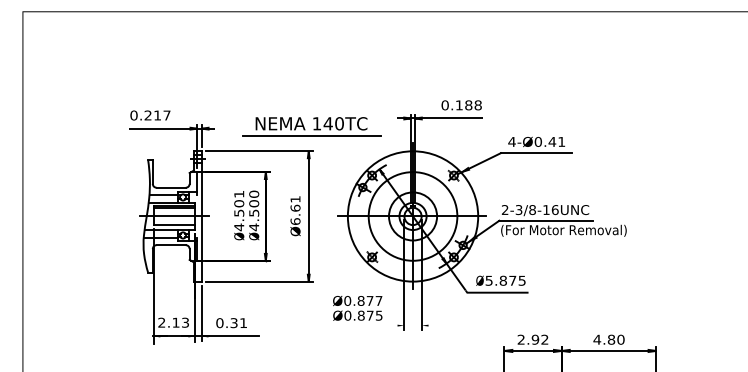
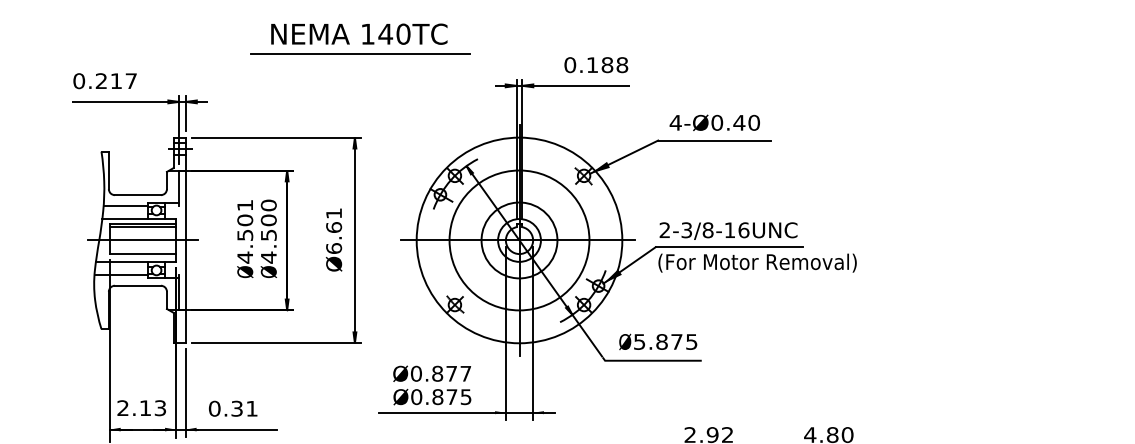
part: (311, 126) -> (359, 38), moved
text: (561, 141) -> (753, 122), 4-Ø0.41 -> 4-Ø0.40
line: (379, 325) -> (466, 412), added

